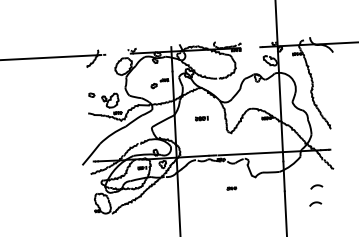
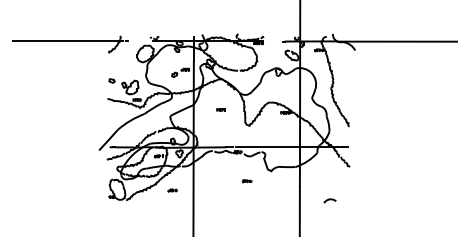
part: (201, 118) -> (220, 109), size x0.62
arc: (316, 186) -> (331, 183), removed
part: (157, 201) -> (172, 190), added

